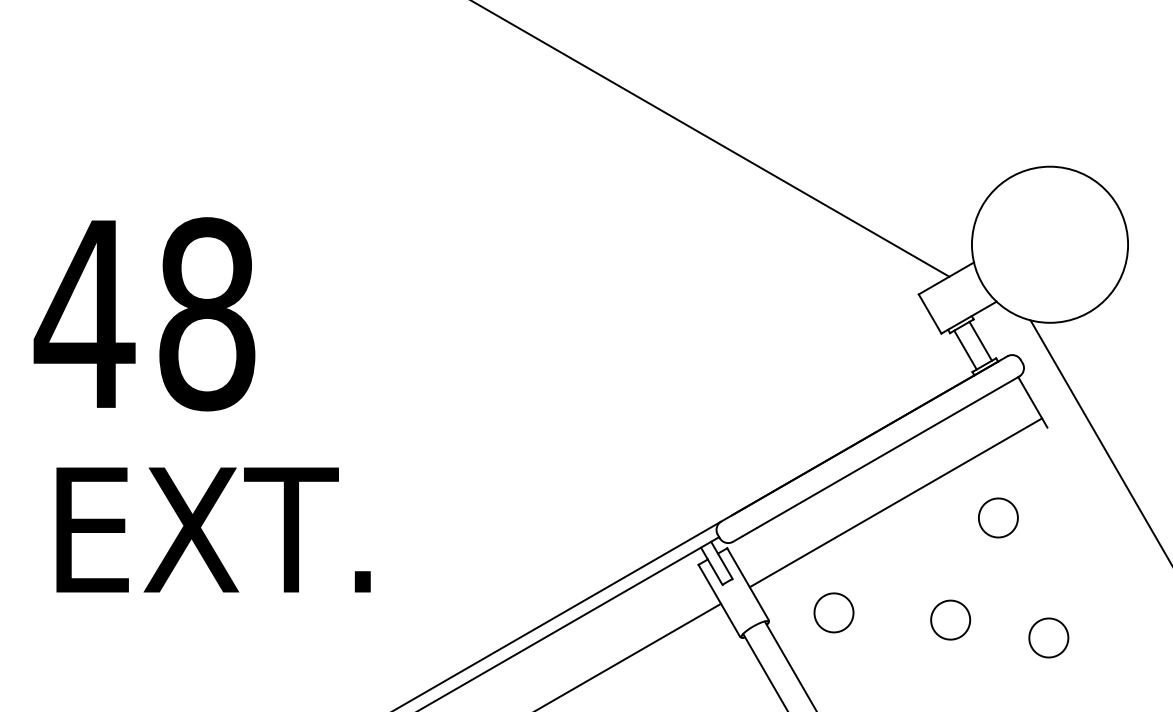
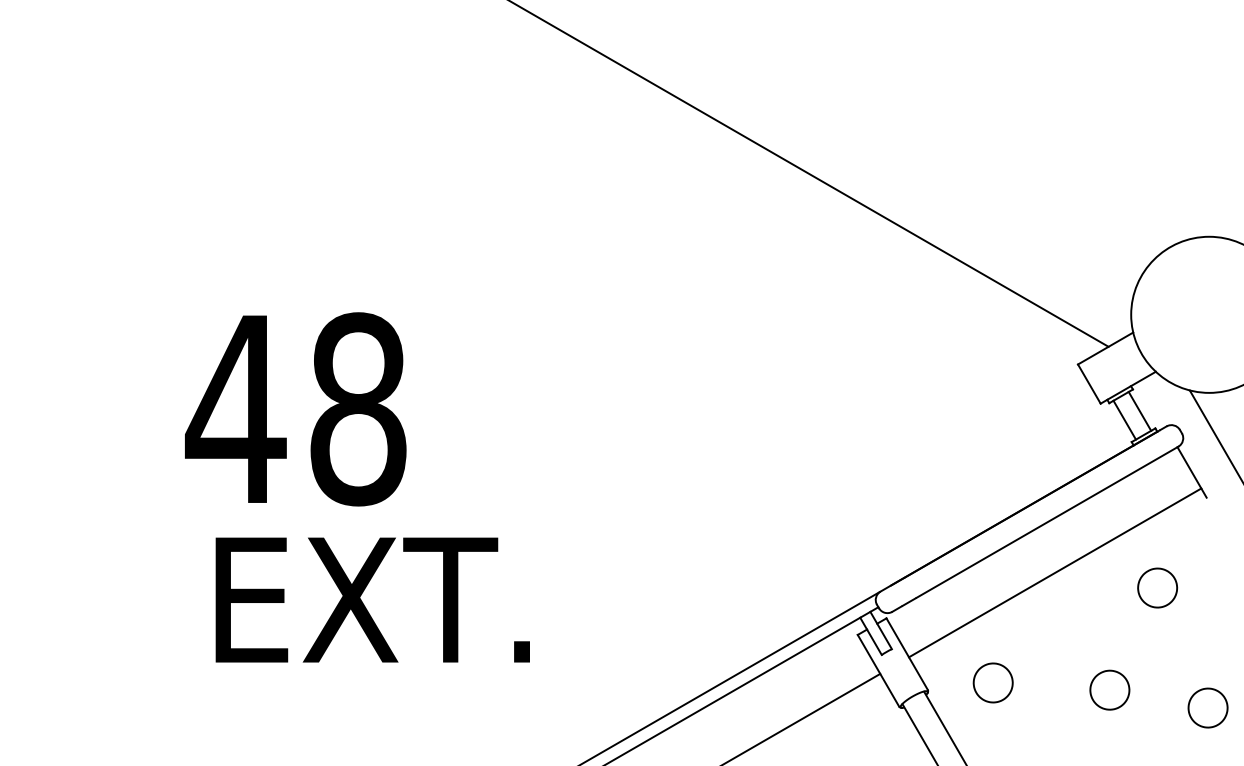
text: (144, 314) -> (295, 409), moved

